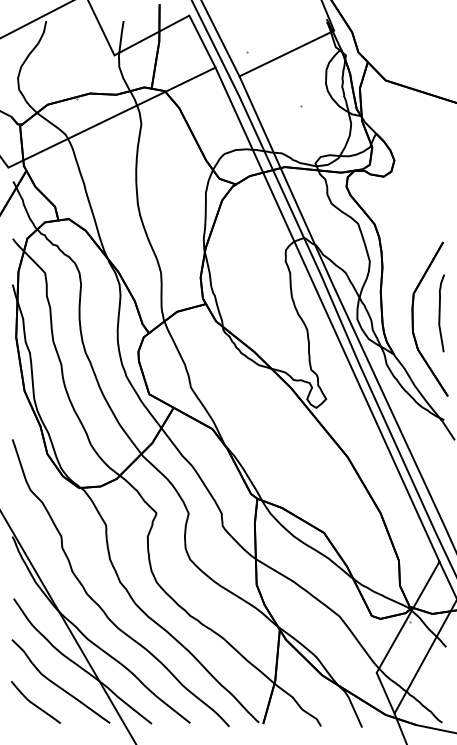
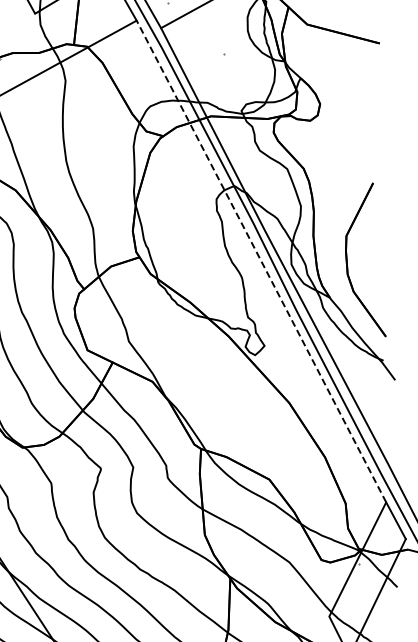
curve: (440, 313) -> (374, 254), removed
line: (327, 314) -> (261, 261), solid -> dashed

